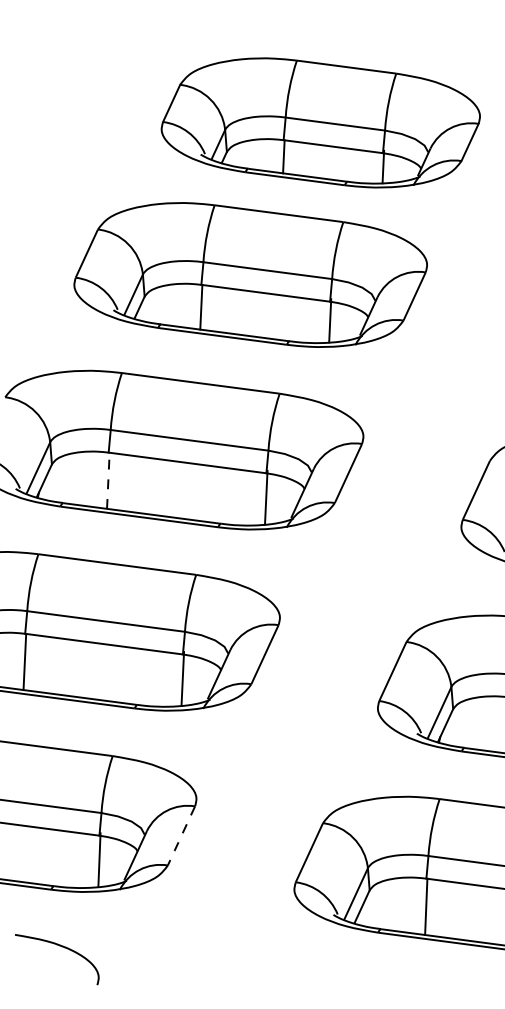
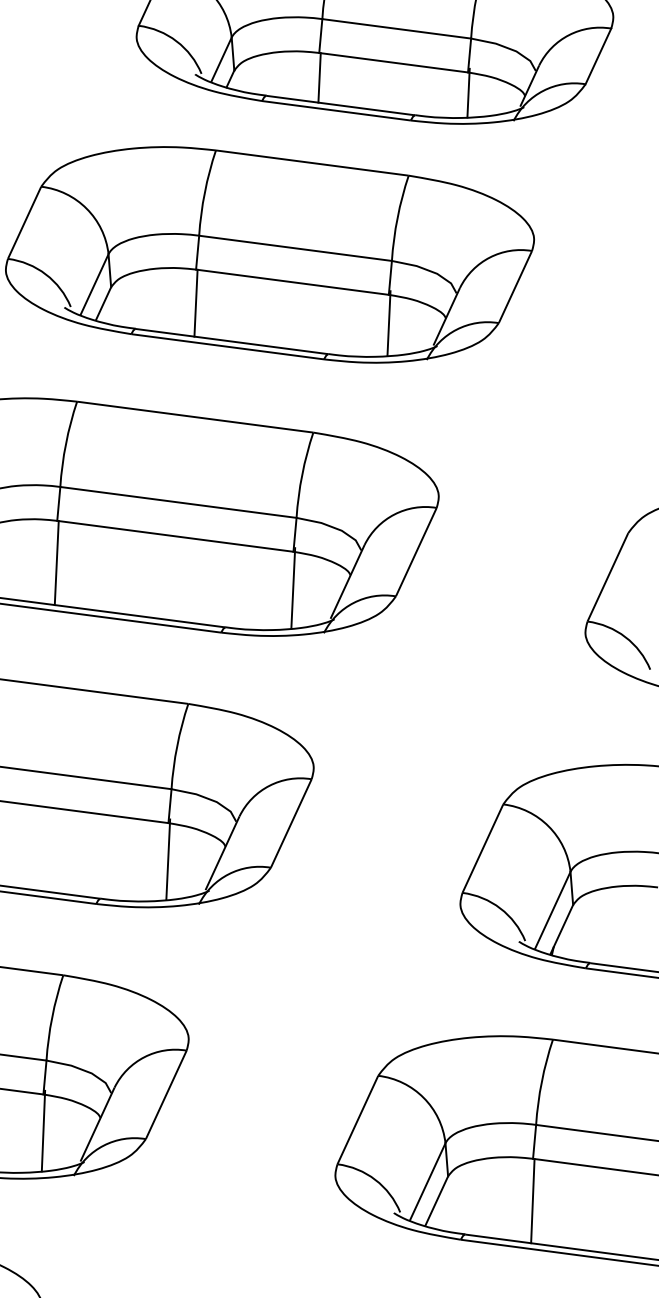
line: (108, 480) -> (56, 562), dashed -> solid
line: (180, 837) -> (164, 1097), dashed -> solid

